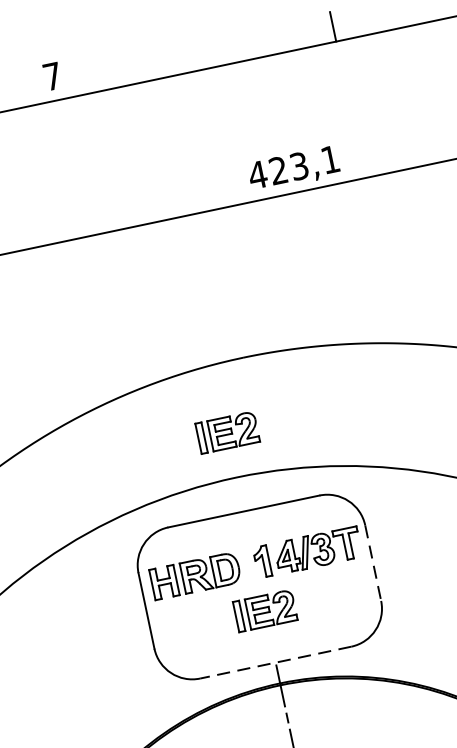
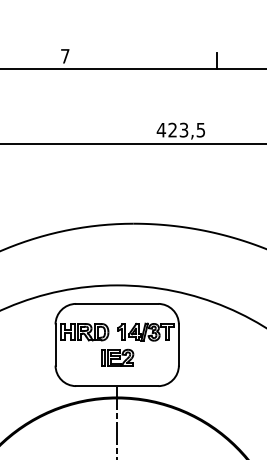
text: (329, 160) -> (200, 130), 423,1 -> 423,5
part: (227, 431) -> (117, 260), removed
line: (372, 564) -> (178, 345), dashed -> solid
line: (274, 663) -> (116, 386), dashed -> solid

